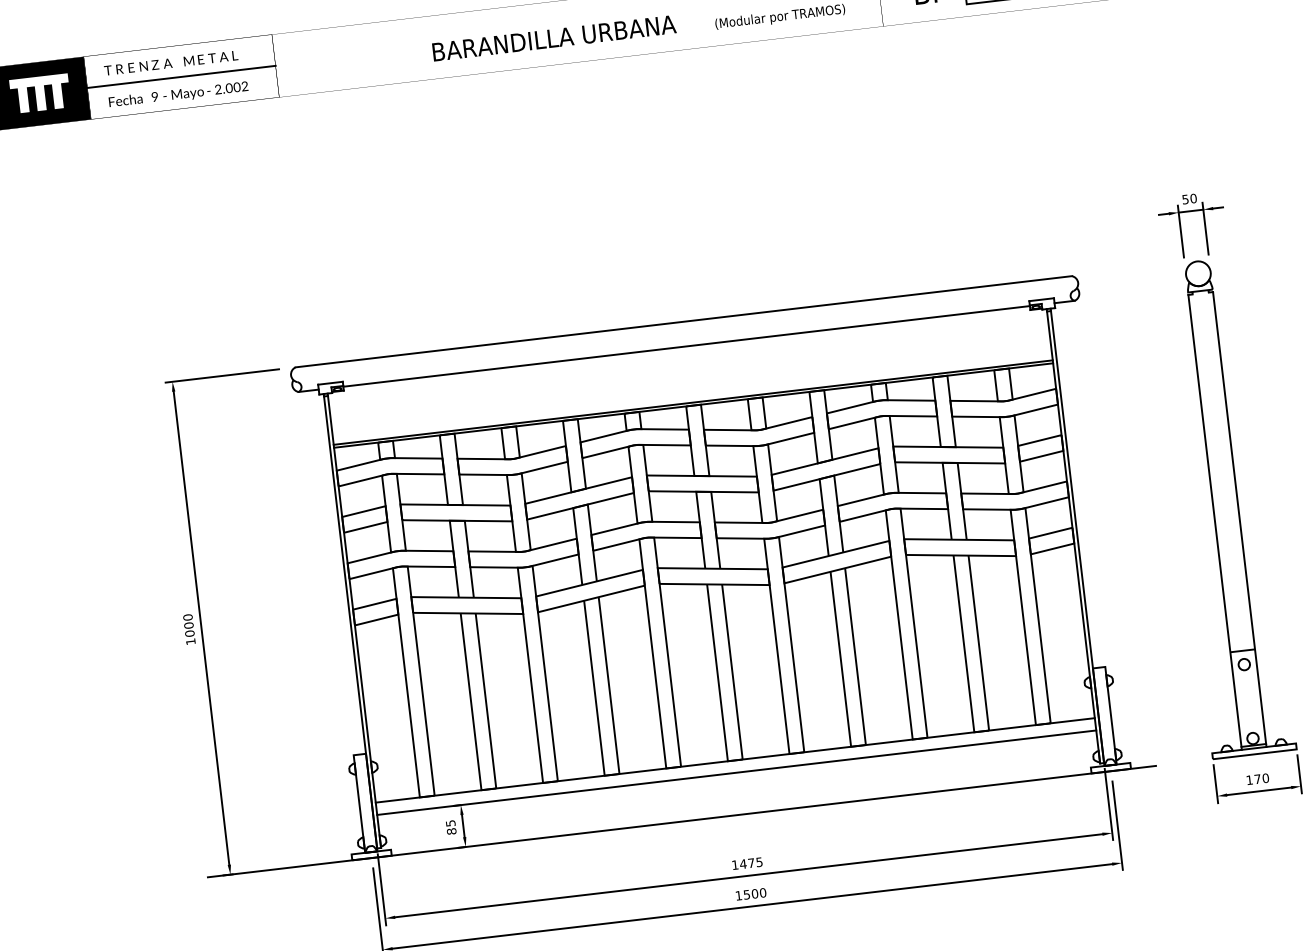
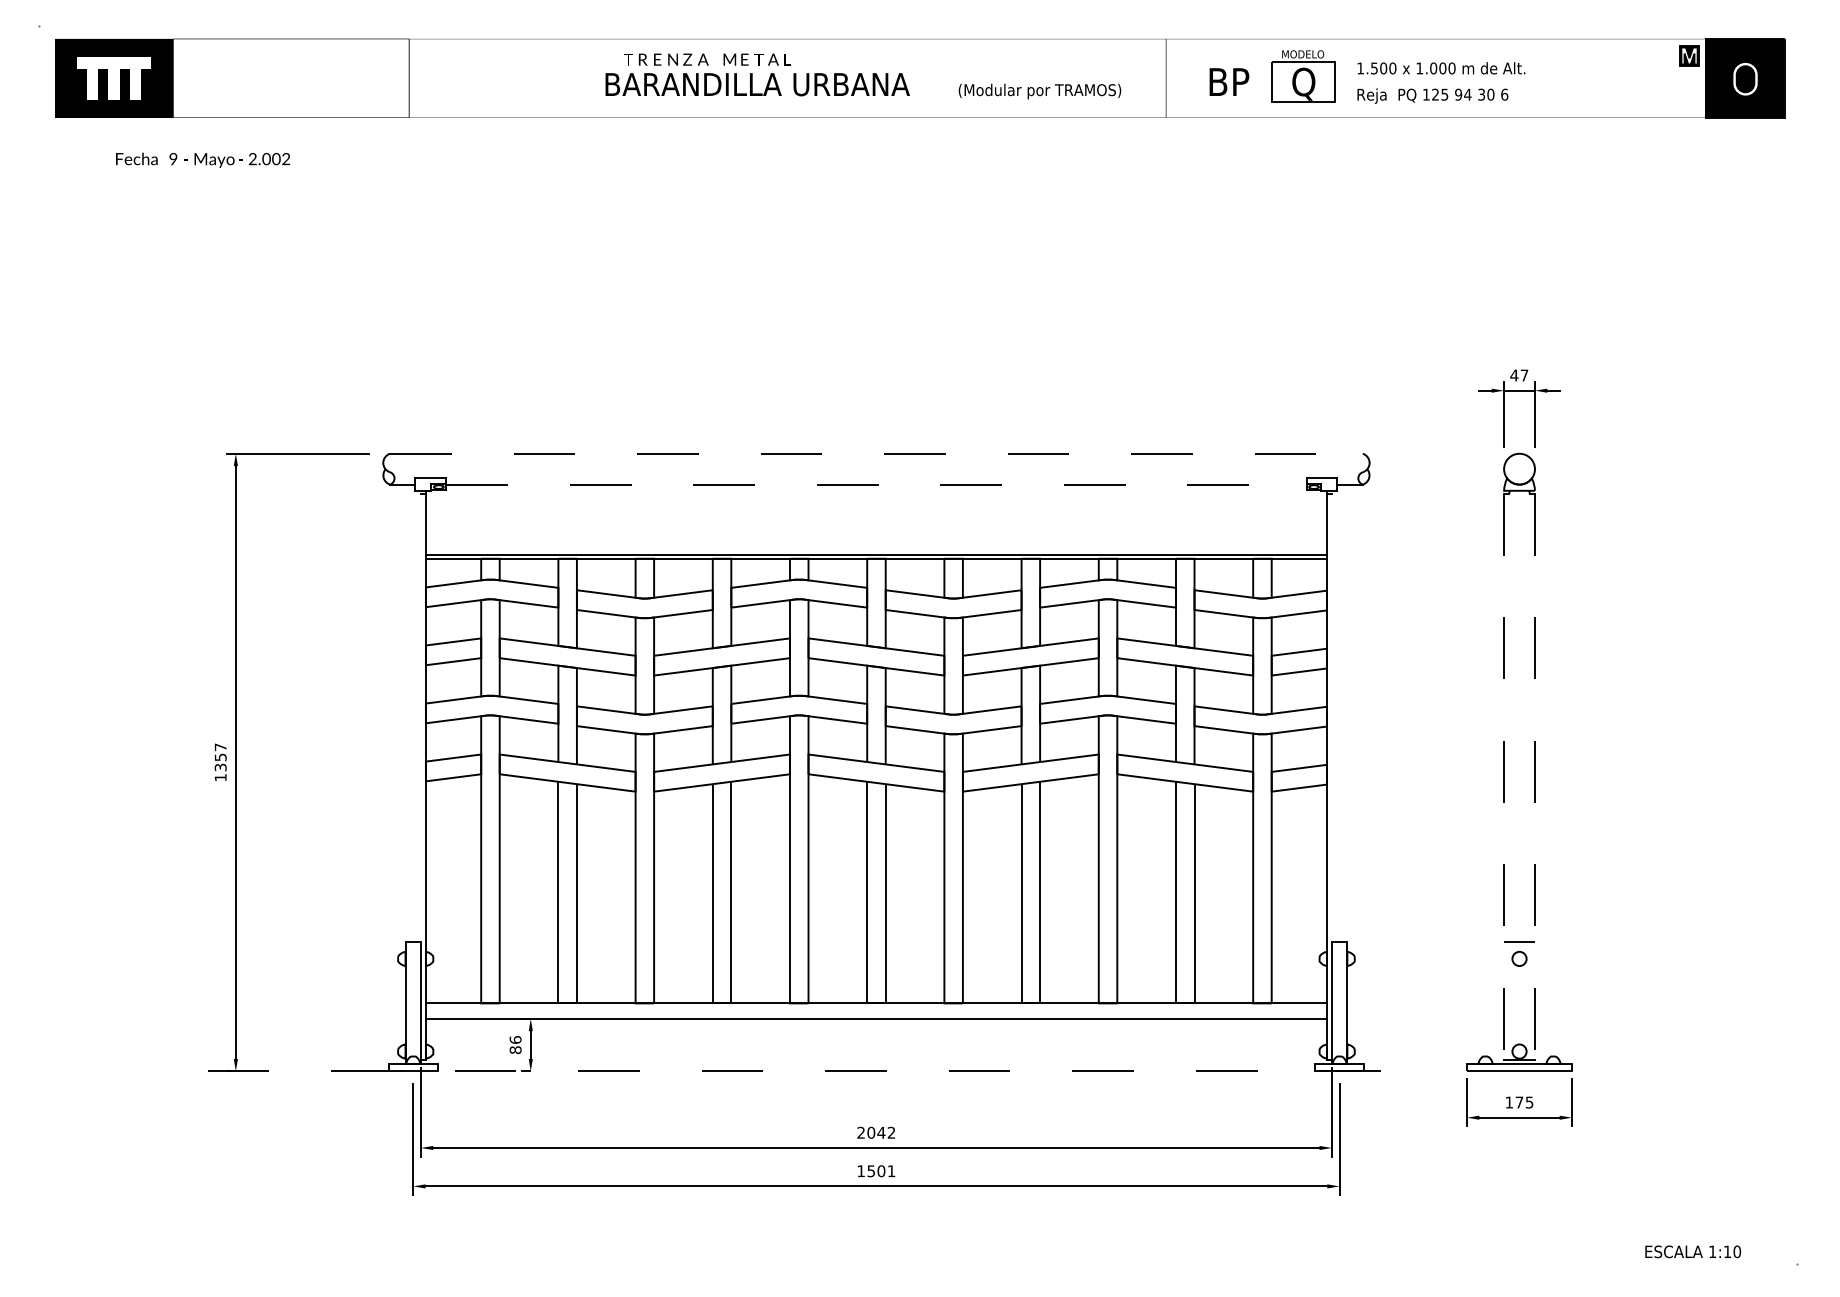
text: (171, 63) -> (707, 59), moved
line: (181, 77) -> (291, 78), removed
text: (178, 94) -> (203, 159), moved
text: (1189, 199) -> (1519, 375), 50 -> 47
line: (683, 321) -> (876, 453), solid -> dashed
line: (686, 346) -> (876, 484), solid -> dashed
line: (1239, 520) -> (1534, 779), solid -> dashed
line: (1215, 522) -> (1504, 779), solid -> dashed
line: (1077, 535) -> (1331, 775), removed
line: (350, 621) -> (420, 775), removed
text: (188, 625) -> (220, 757), 1000 -> 1357
text: (1265, 778) -> (1529, 1102), 170 -> 175
line: (682, 821) -> (802, 1071), solid -> dashed
text: (450, 823) -> (515, 1039), 85 -> 86
text: (747, 863) -> (876, 1132), 1475 -> 2042
text: (763, 893) -> (891, 1171), 1500 -> 1501

